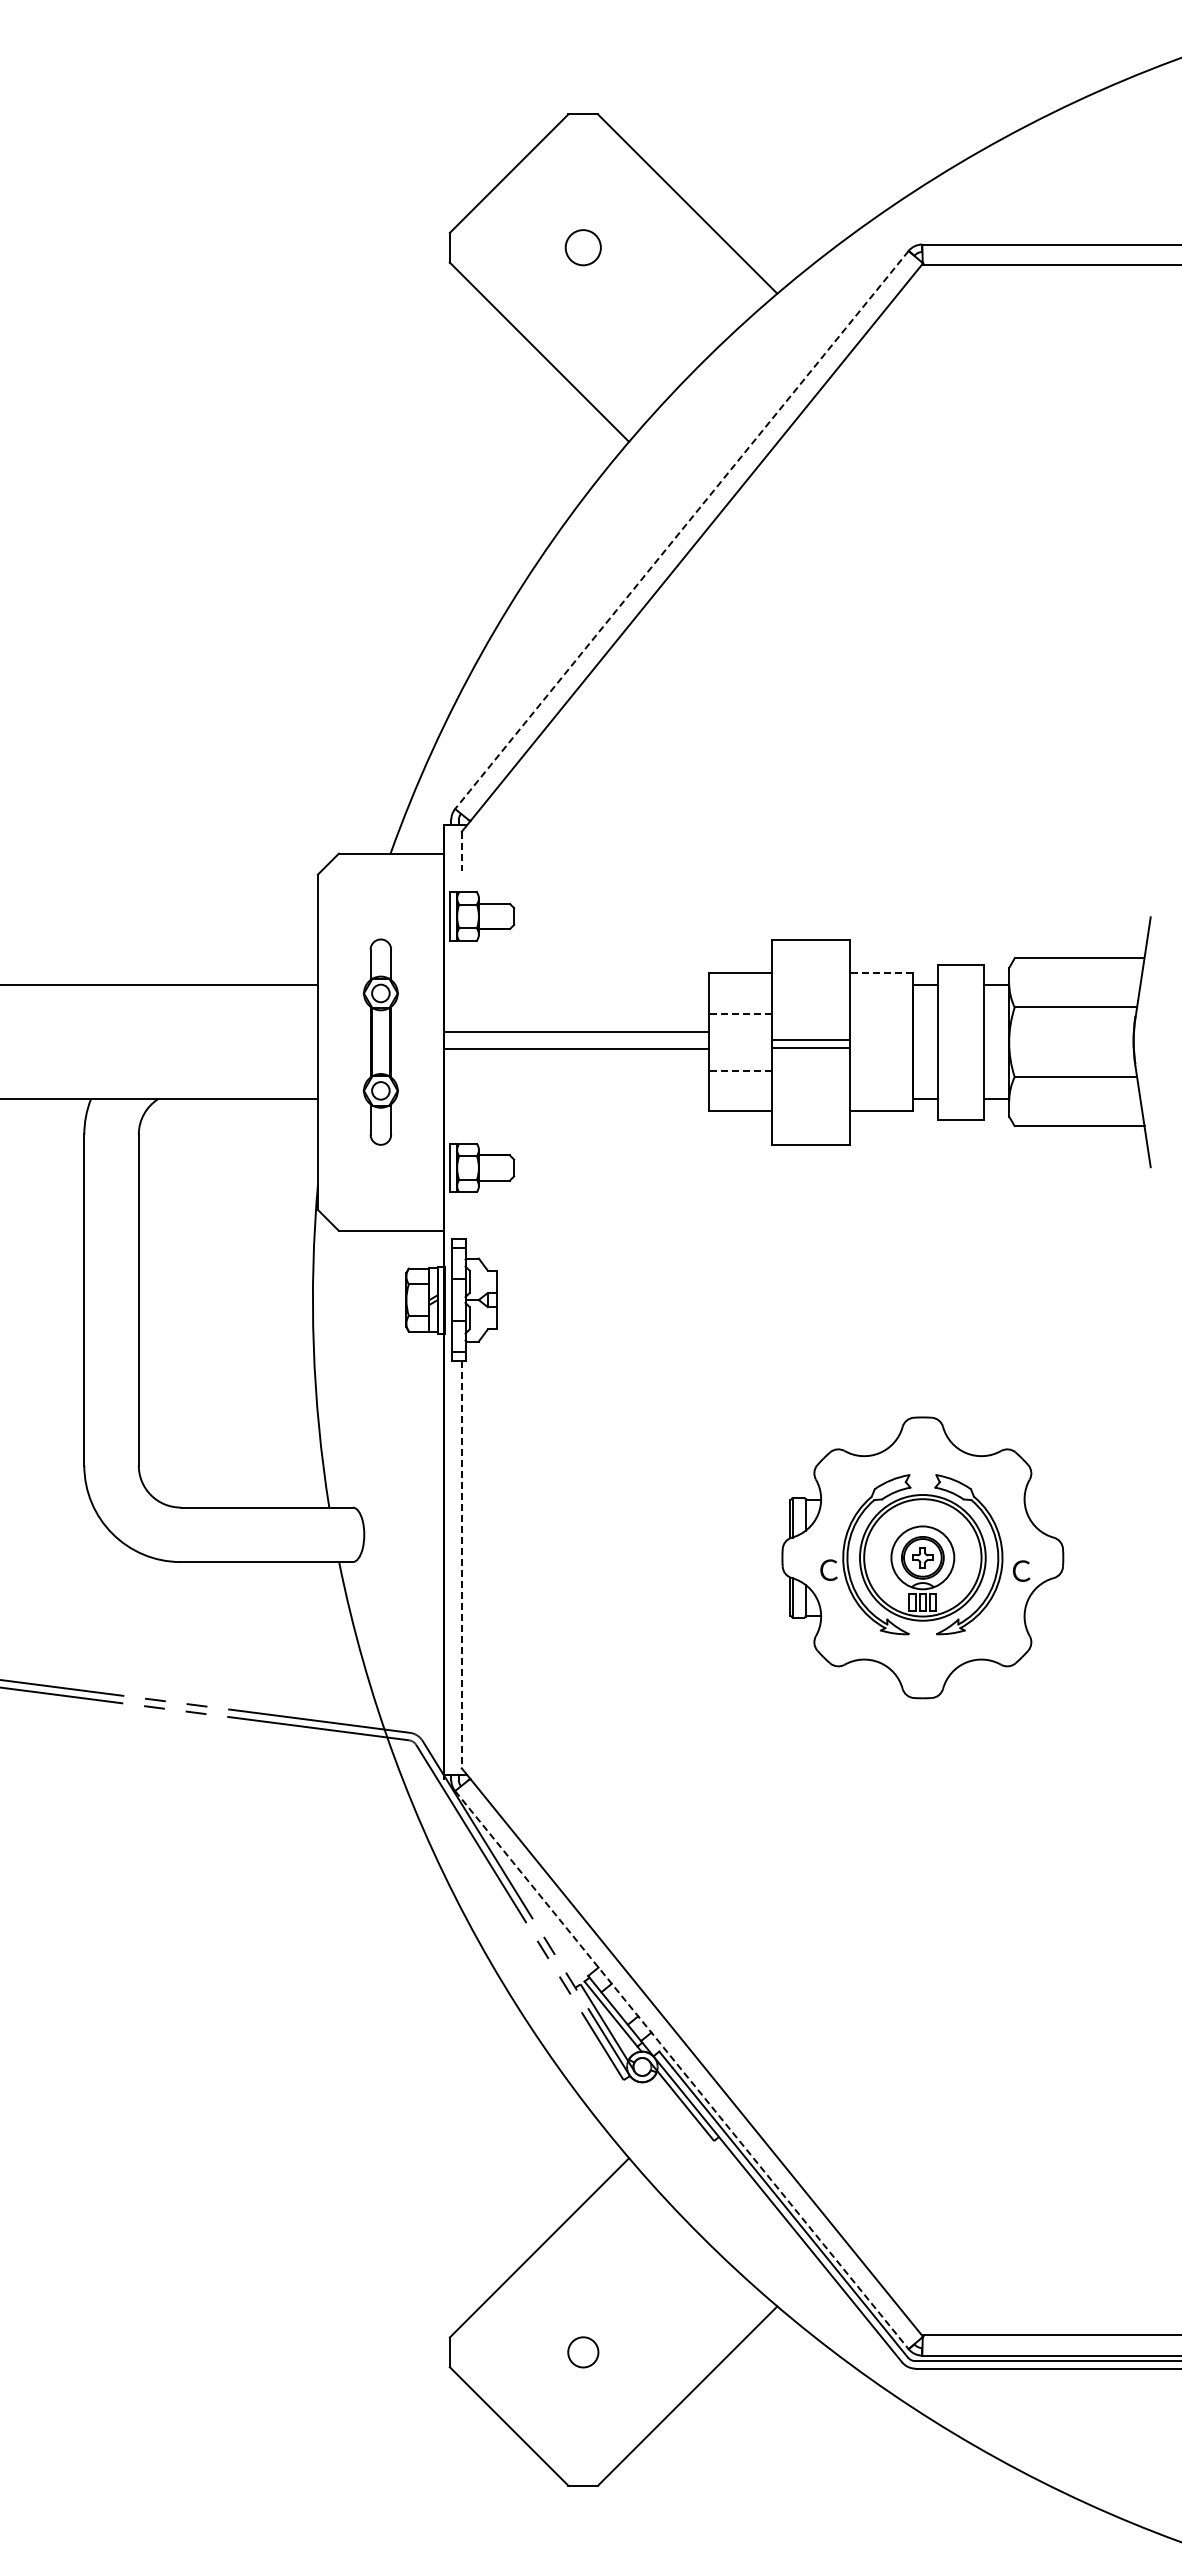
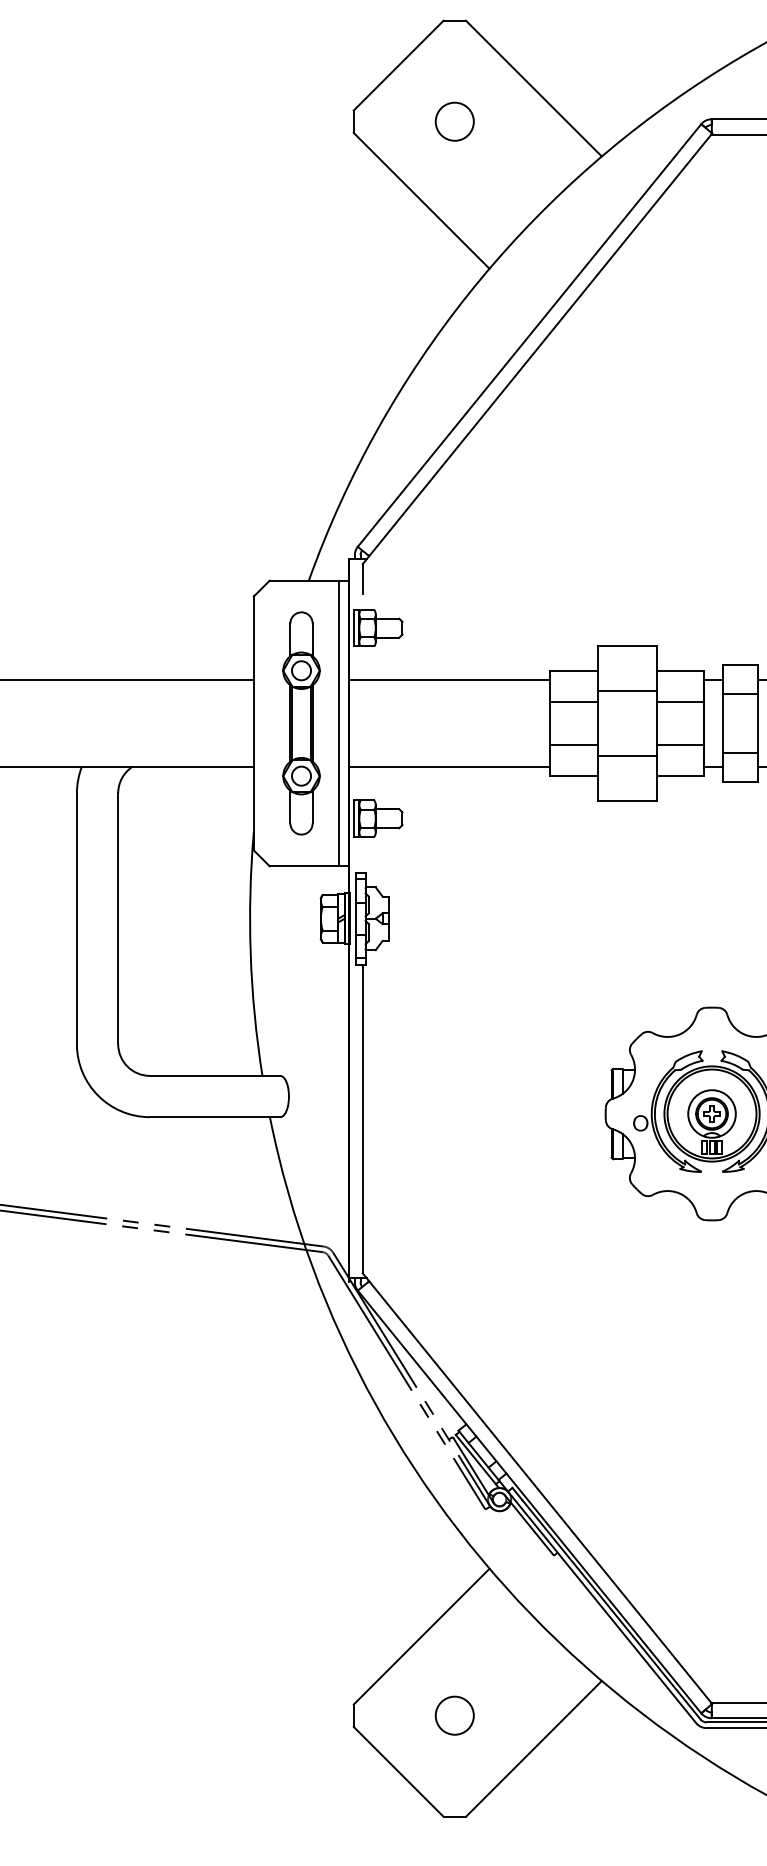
circle: (583, 247) -> (455, 121), size x1.43
line: (681, 530) -> (529, 335), dashed -> solid
line: (461, 851) -> (362, 578), dashed -> solid
line: (880, 973) -> (679, 671), dashed -> solid
line: (960, 1003) -> (740, 694), added
line: (740, 1013) -> (573, 701), dashed -> solid
line: (880, 1013) -> (679, 701), added
line: (576, 1032) -> (449, 766), moved
line: (810, 1039) -> (626, 691), moved
part: (380, 1041) -> (301, 722), size x1.43
line: (430, 1041) -> (339, 722), added
line: (810, 1047) -> (626, 755), moved
line: (576, 1049) -> (449, 680), moved
line: (740, 1070) -> (573, 744), dashed -> solid
line: (880, 1070) -> (679, 744), added
line: (960, 1081) -> (740, 753), added
line: (461, 1564) -> (362, 1119), dashed -> solid
text: (828, 1569) -> (640, 1122), Ｃ -> Ｏ
line: (681, 2070) -> (529, 1502), dashed -> solid
circle: (583, 2352) -> (455, 1715), size x1.67

